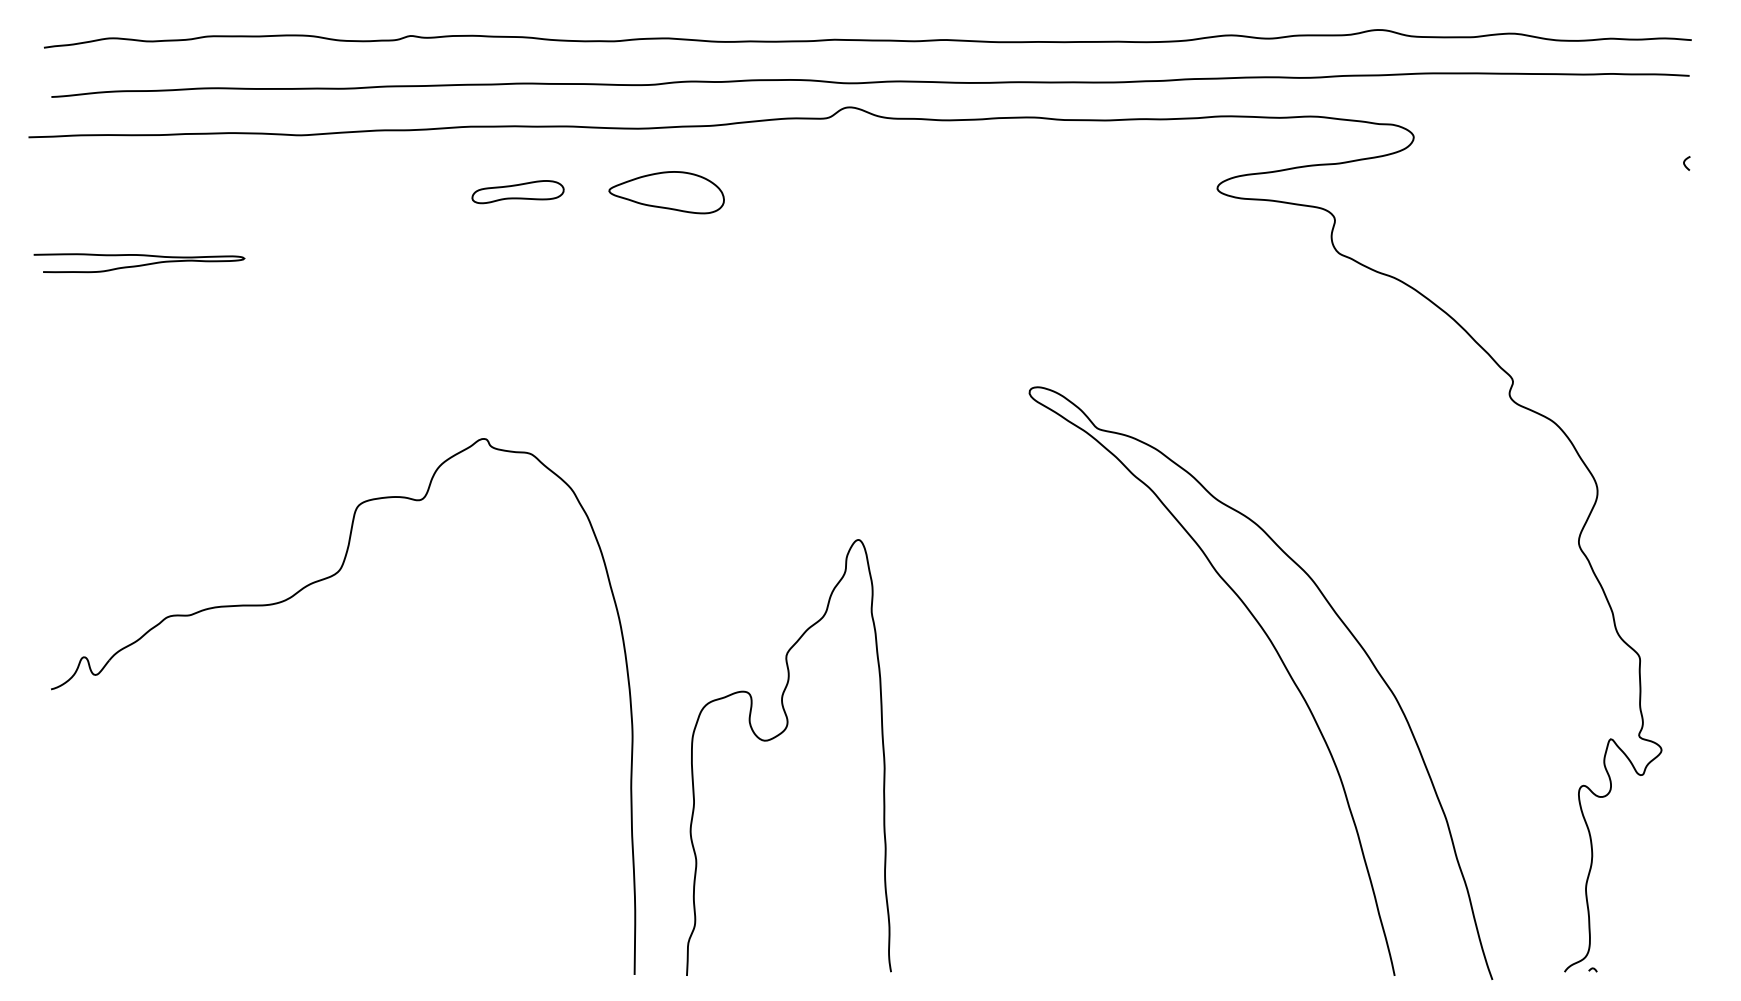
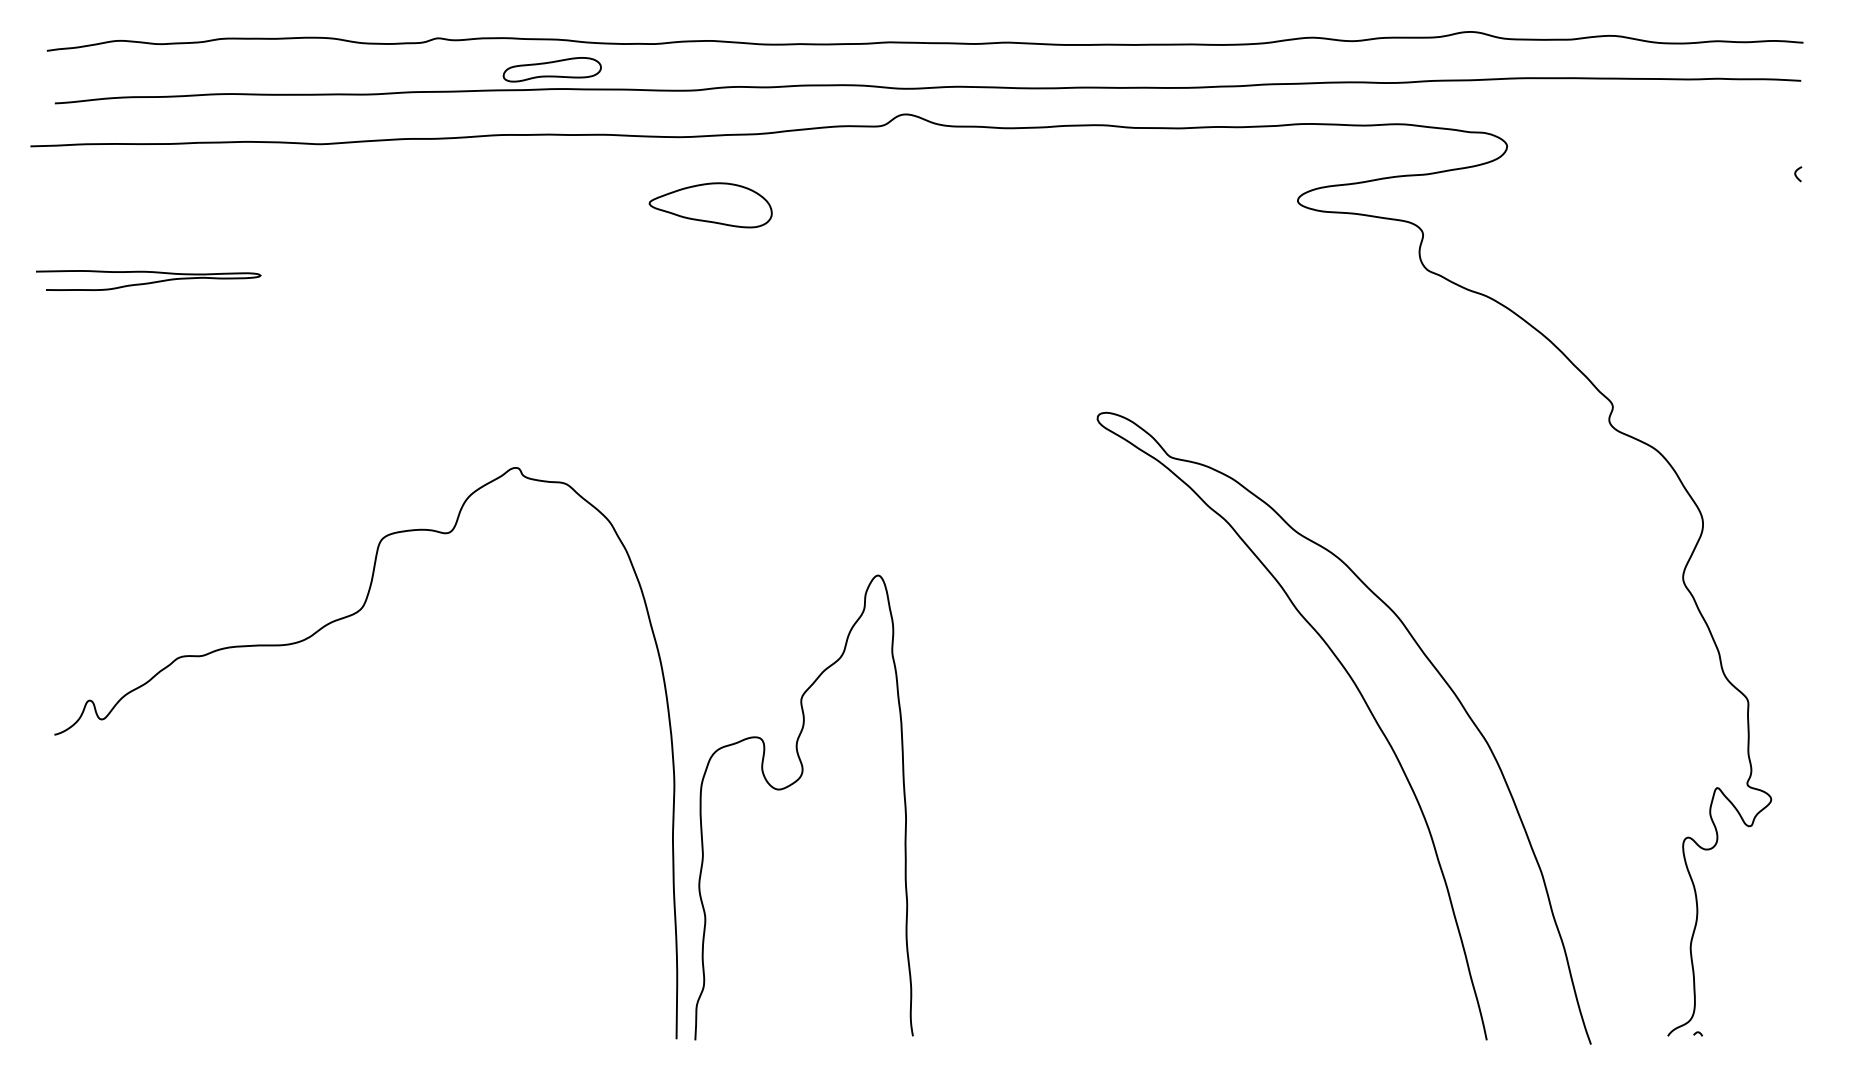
part: (517, 191) -> (551, 69), moved
curve: (776, 737) -> (790, 786), moved

